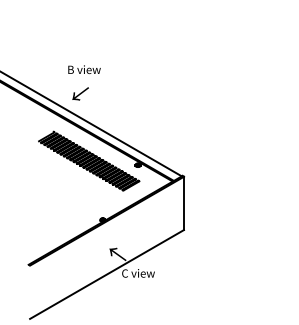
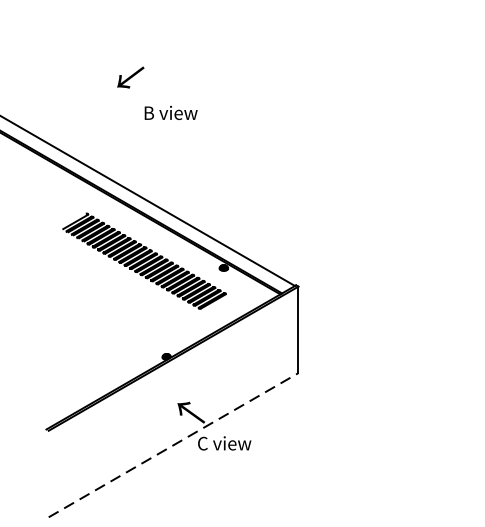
text: (84, 69) -> (171, 112), moved
text: (80, 93) -> (130, 76), moved
line: (107, 274) -> (174, 445), solid -> dashed

